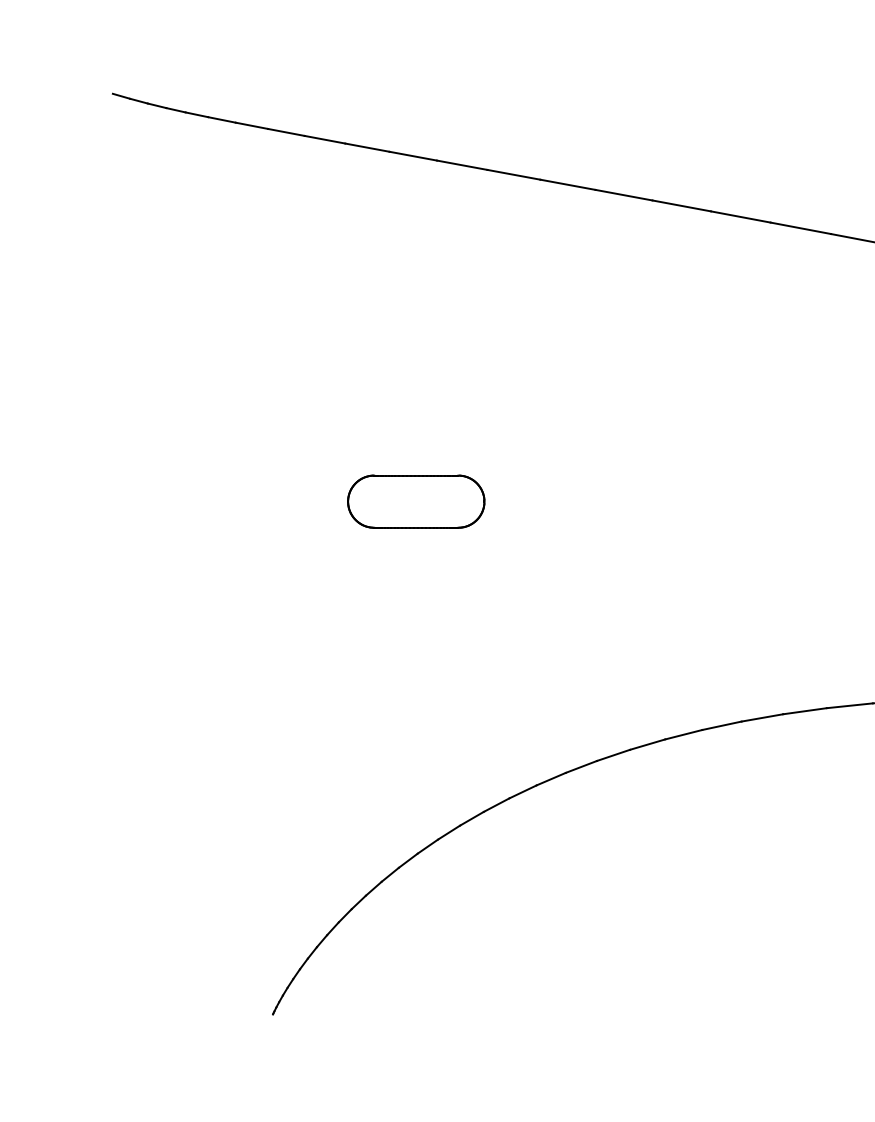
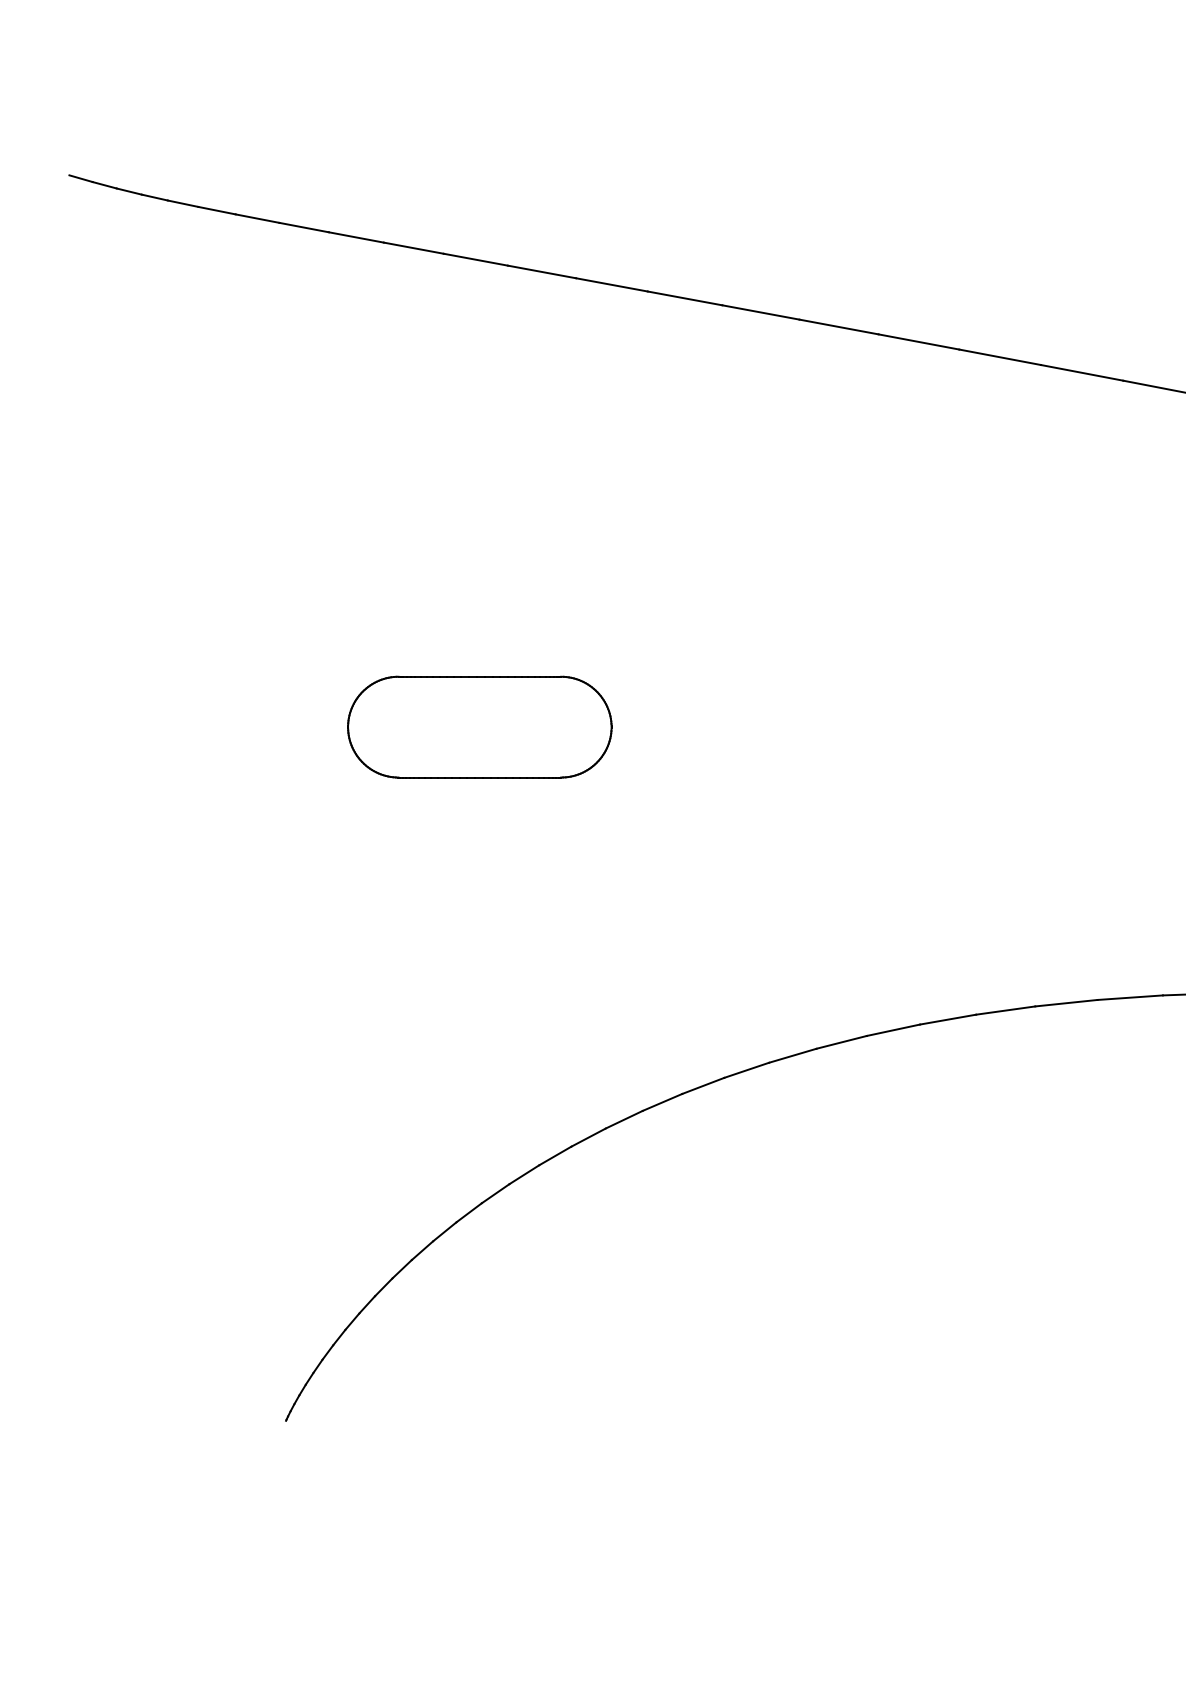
part: (415, 501) -> (479, 726), size x1.43

